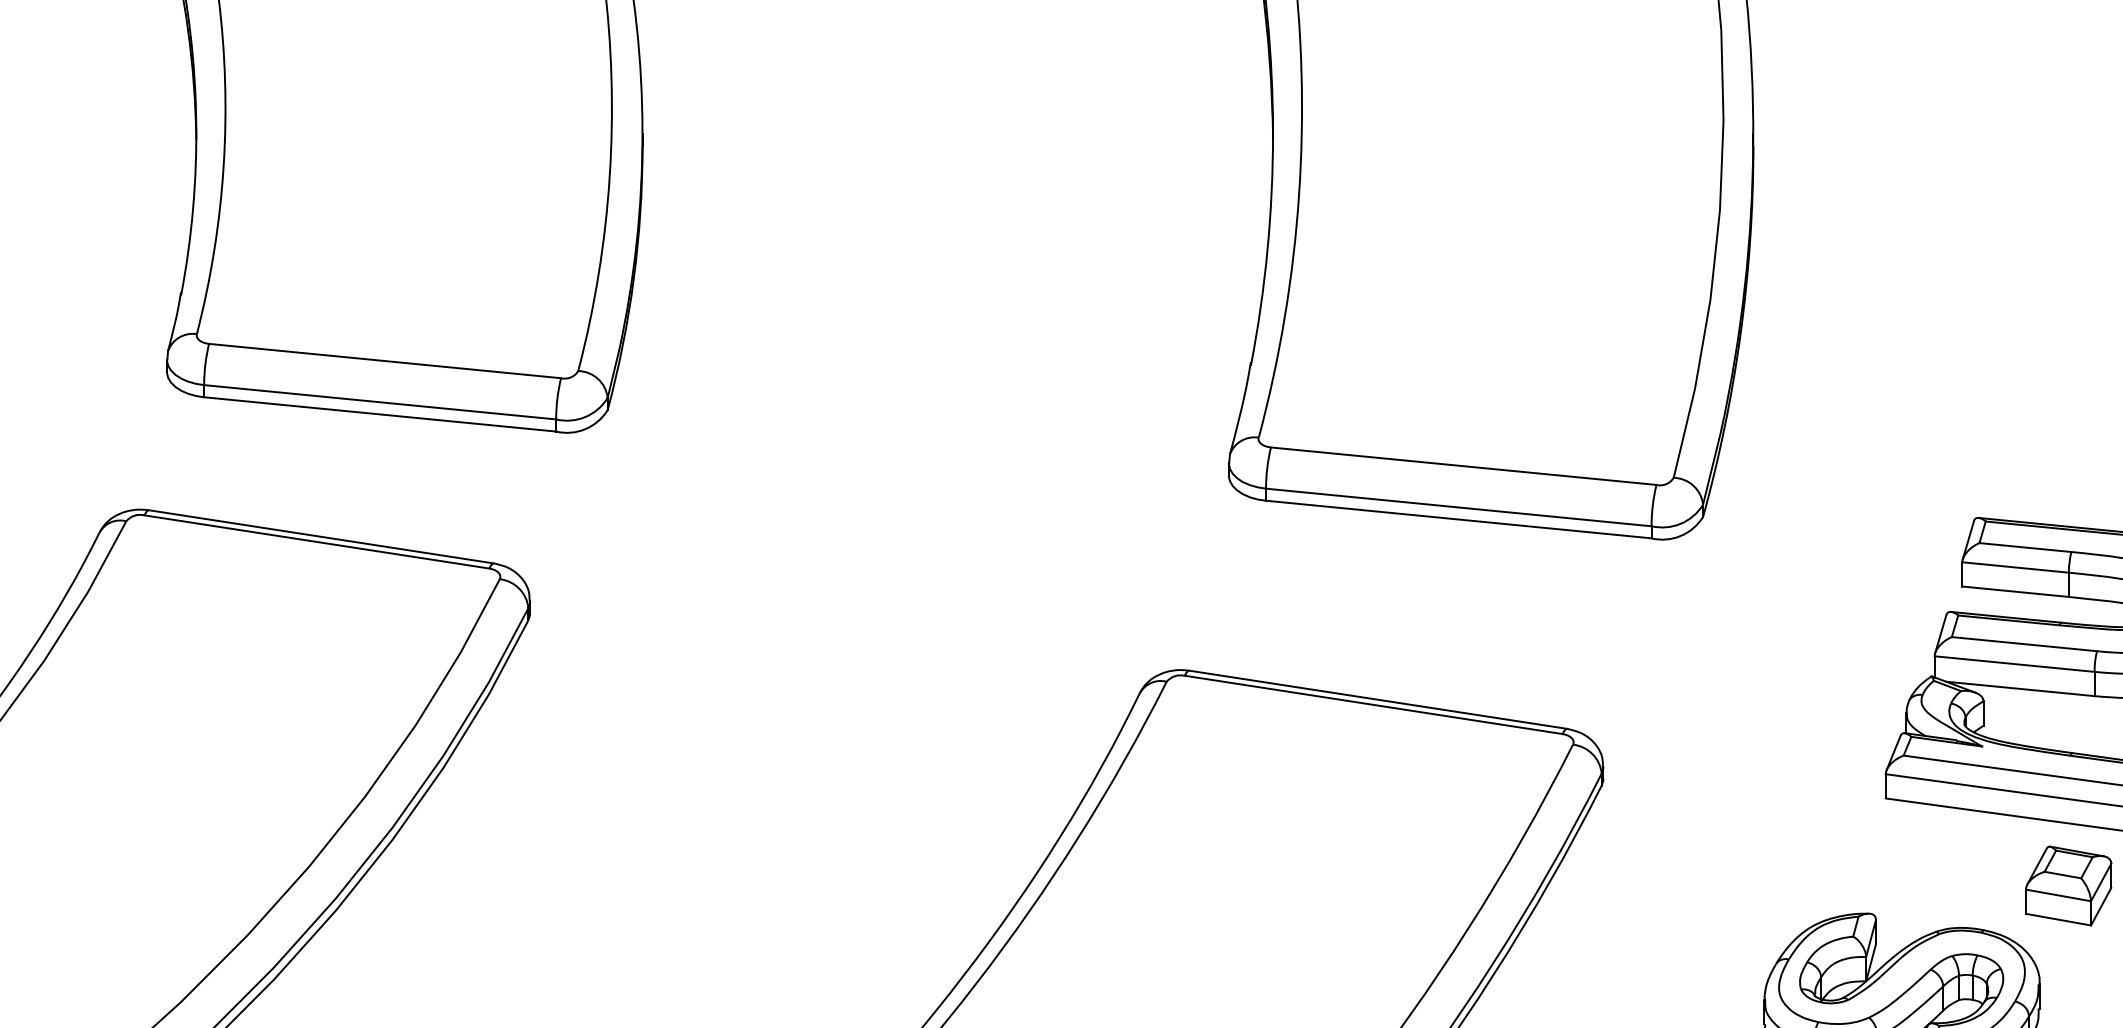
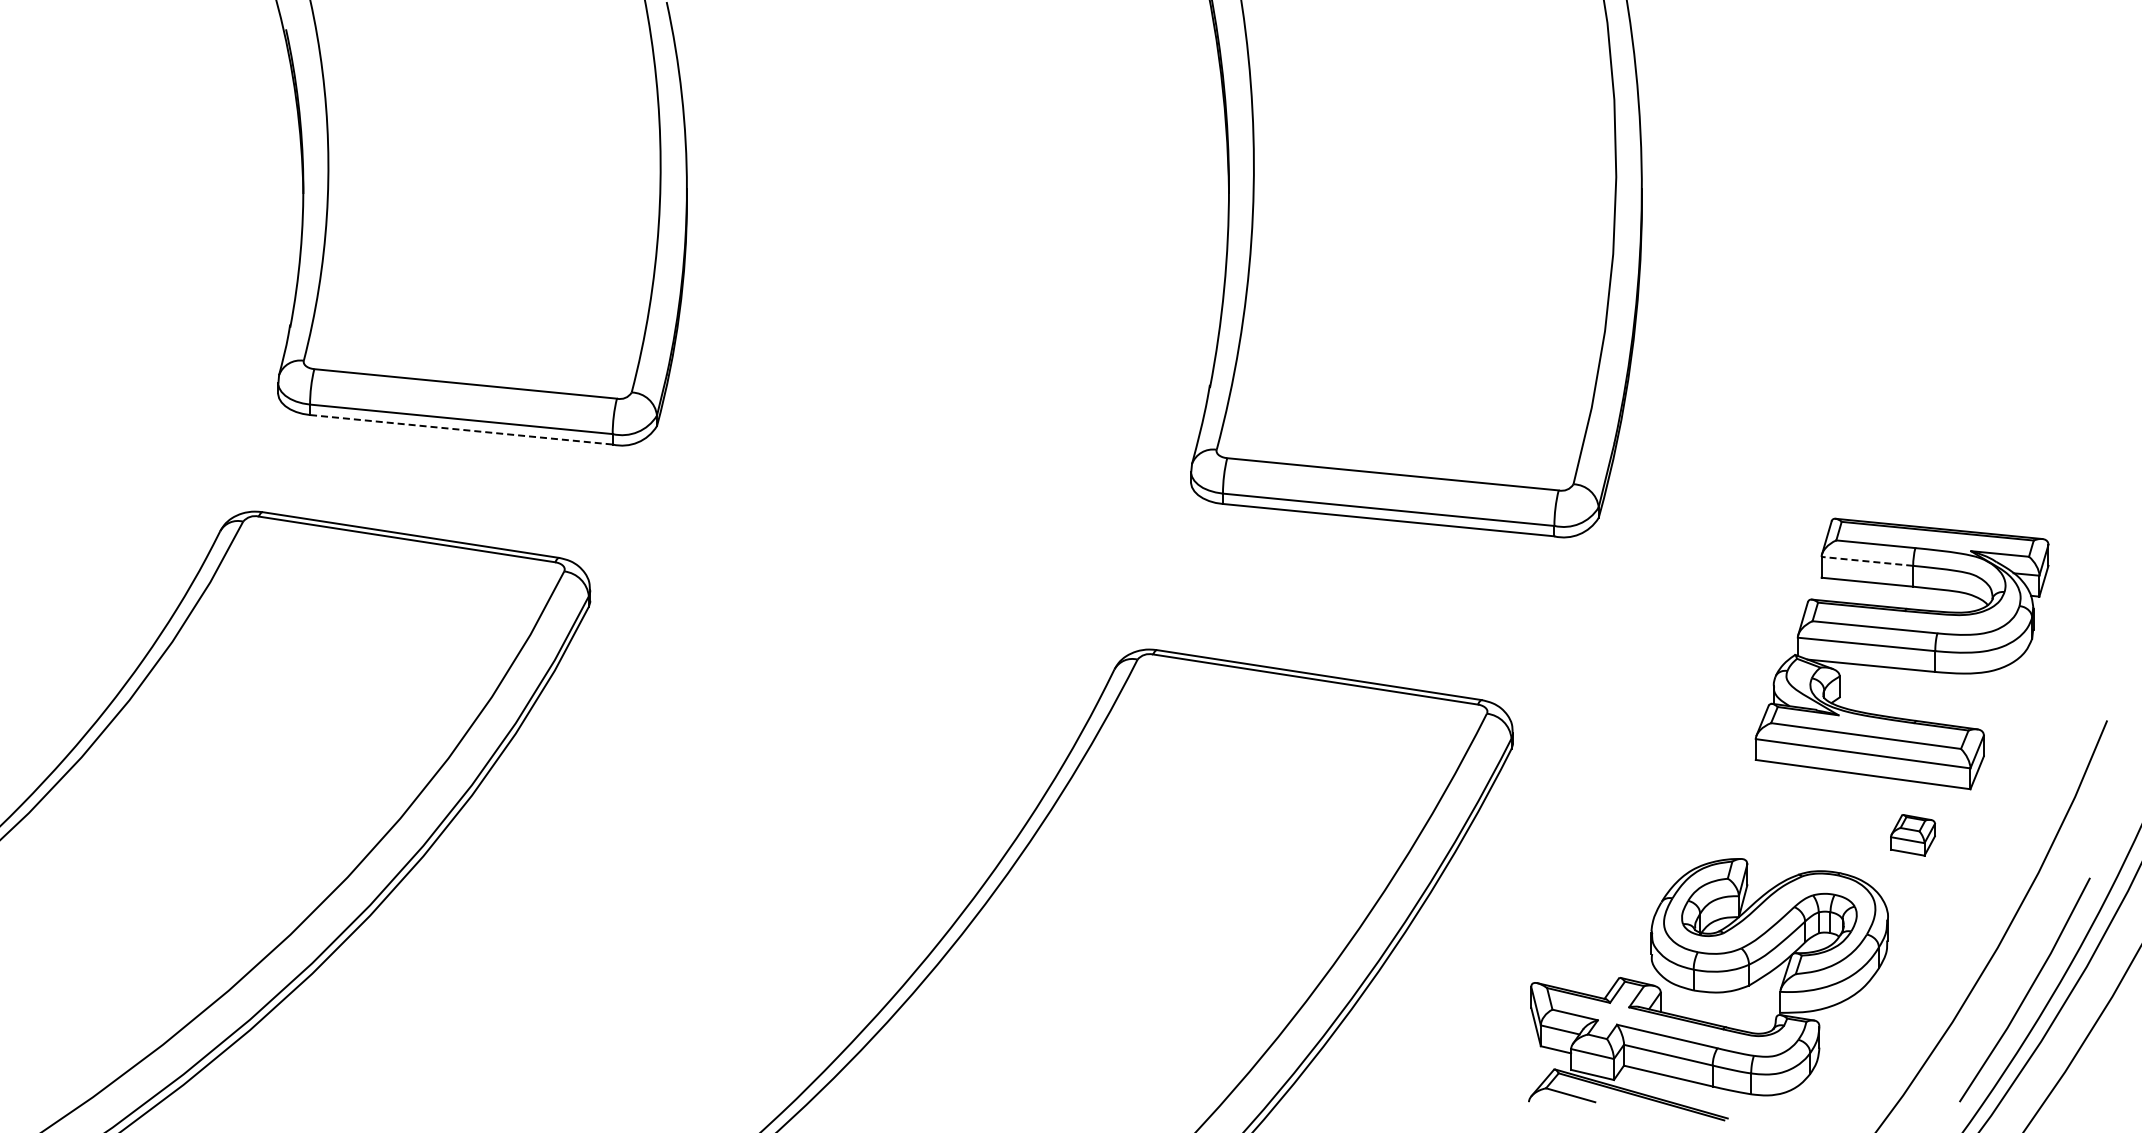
line: (380, 414) -> (461, 429), solid -> dashed
line: (2015, 567) -> (1867, 561), solid -> dashed
part: (2068, 886) -> (1912, 835), size x0.6

